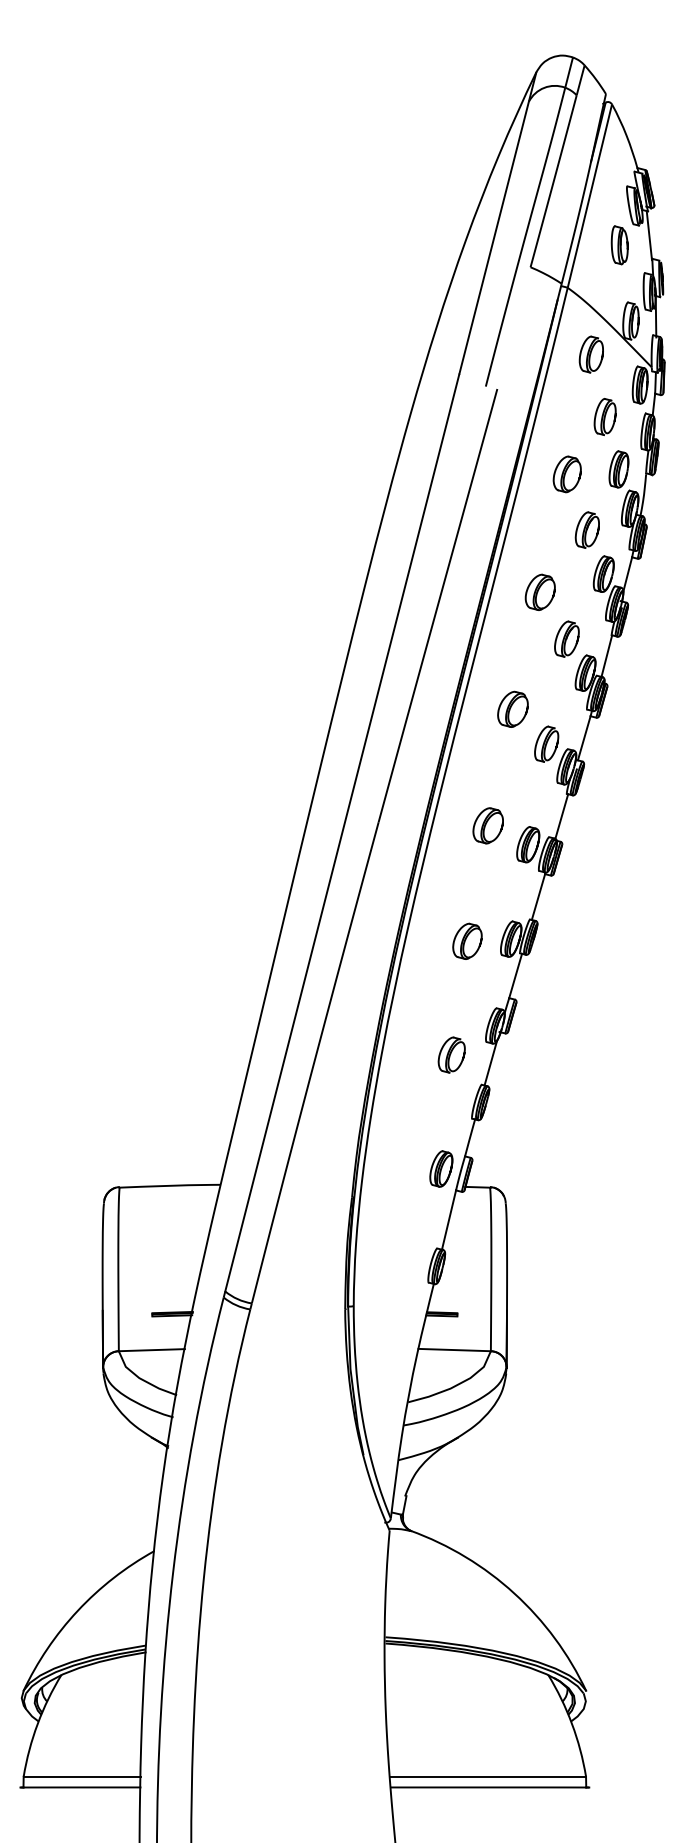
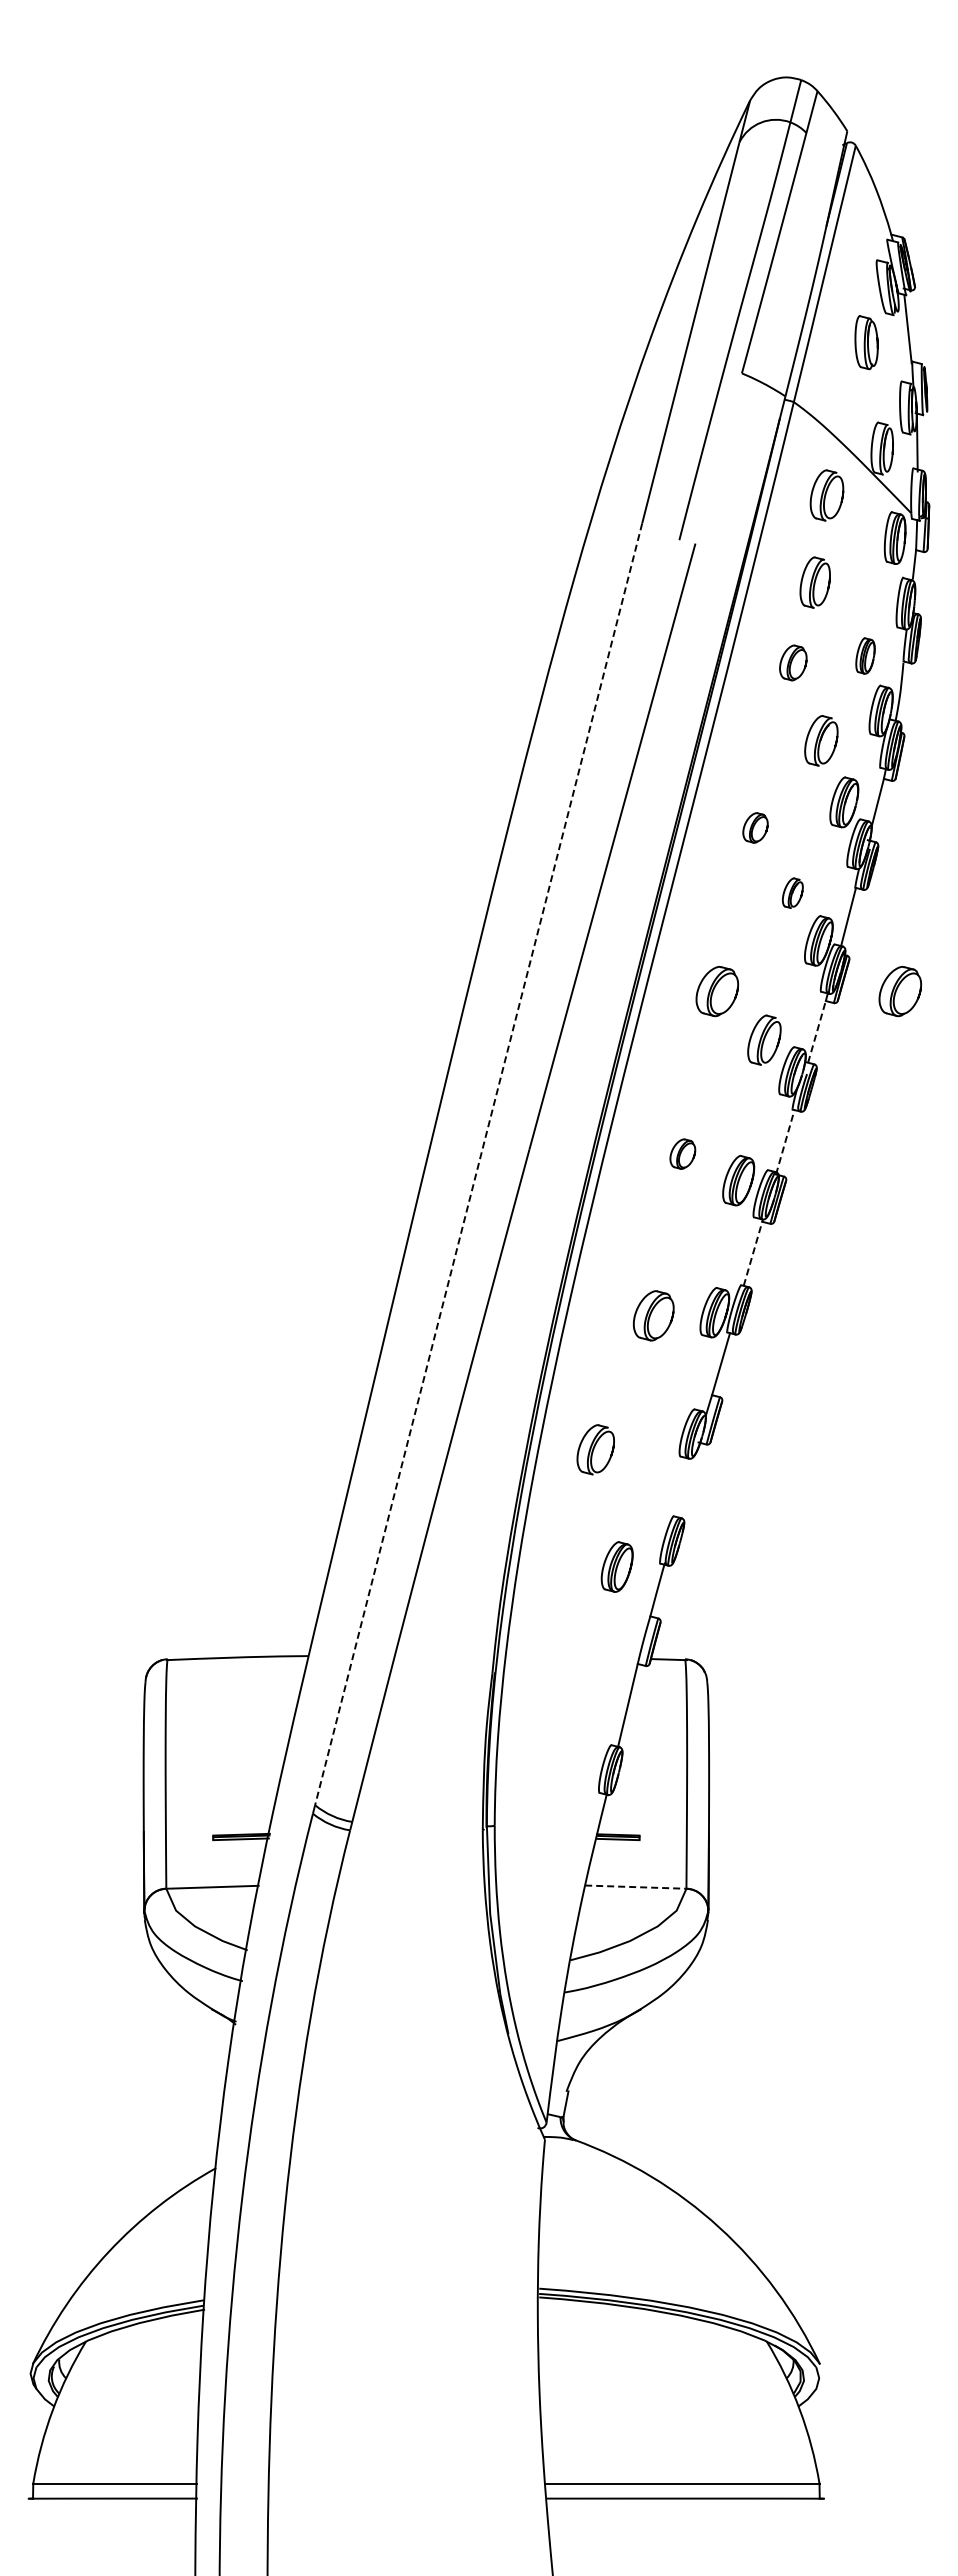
part: (604, 416) -> (814, 582), moved
part: (618, 469) -> (865, 655), size x0.7
part: (567, 474) -> (793, 662), size x0.7
part: (540, 592) -> (755, 827), size x0.6
part: (566, 638) -> (792, 892), size x0.6
part: (643, 709) -> (900, 991), added
line: (584, 738) -> (817, 1031), solid -> dashed
line: (561, 817) -> (785, 1142), solid -> dashed
part: (488, 825) -> (682, 1153), size x0.6
line: (342, 833) -> (478, 1164), solid -> dashed
line: (538, 896) -> (753, 1253), solid -> dashed
part: (451, 1054) -> (595, 1449), moved
line: (490, 1062) -> (686, 1485), removed
part: (440, 1168) -> (616, 1566), moved
line: (454, 1350) -> (635, 1887), solid -> dashed

